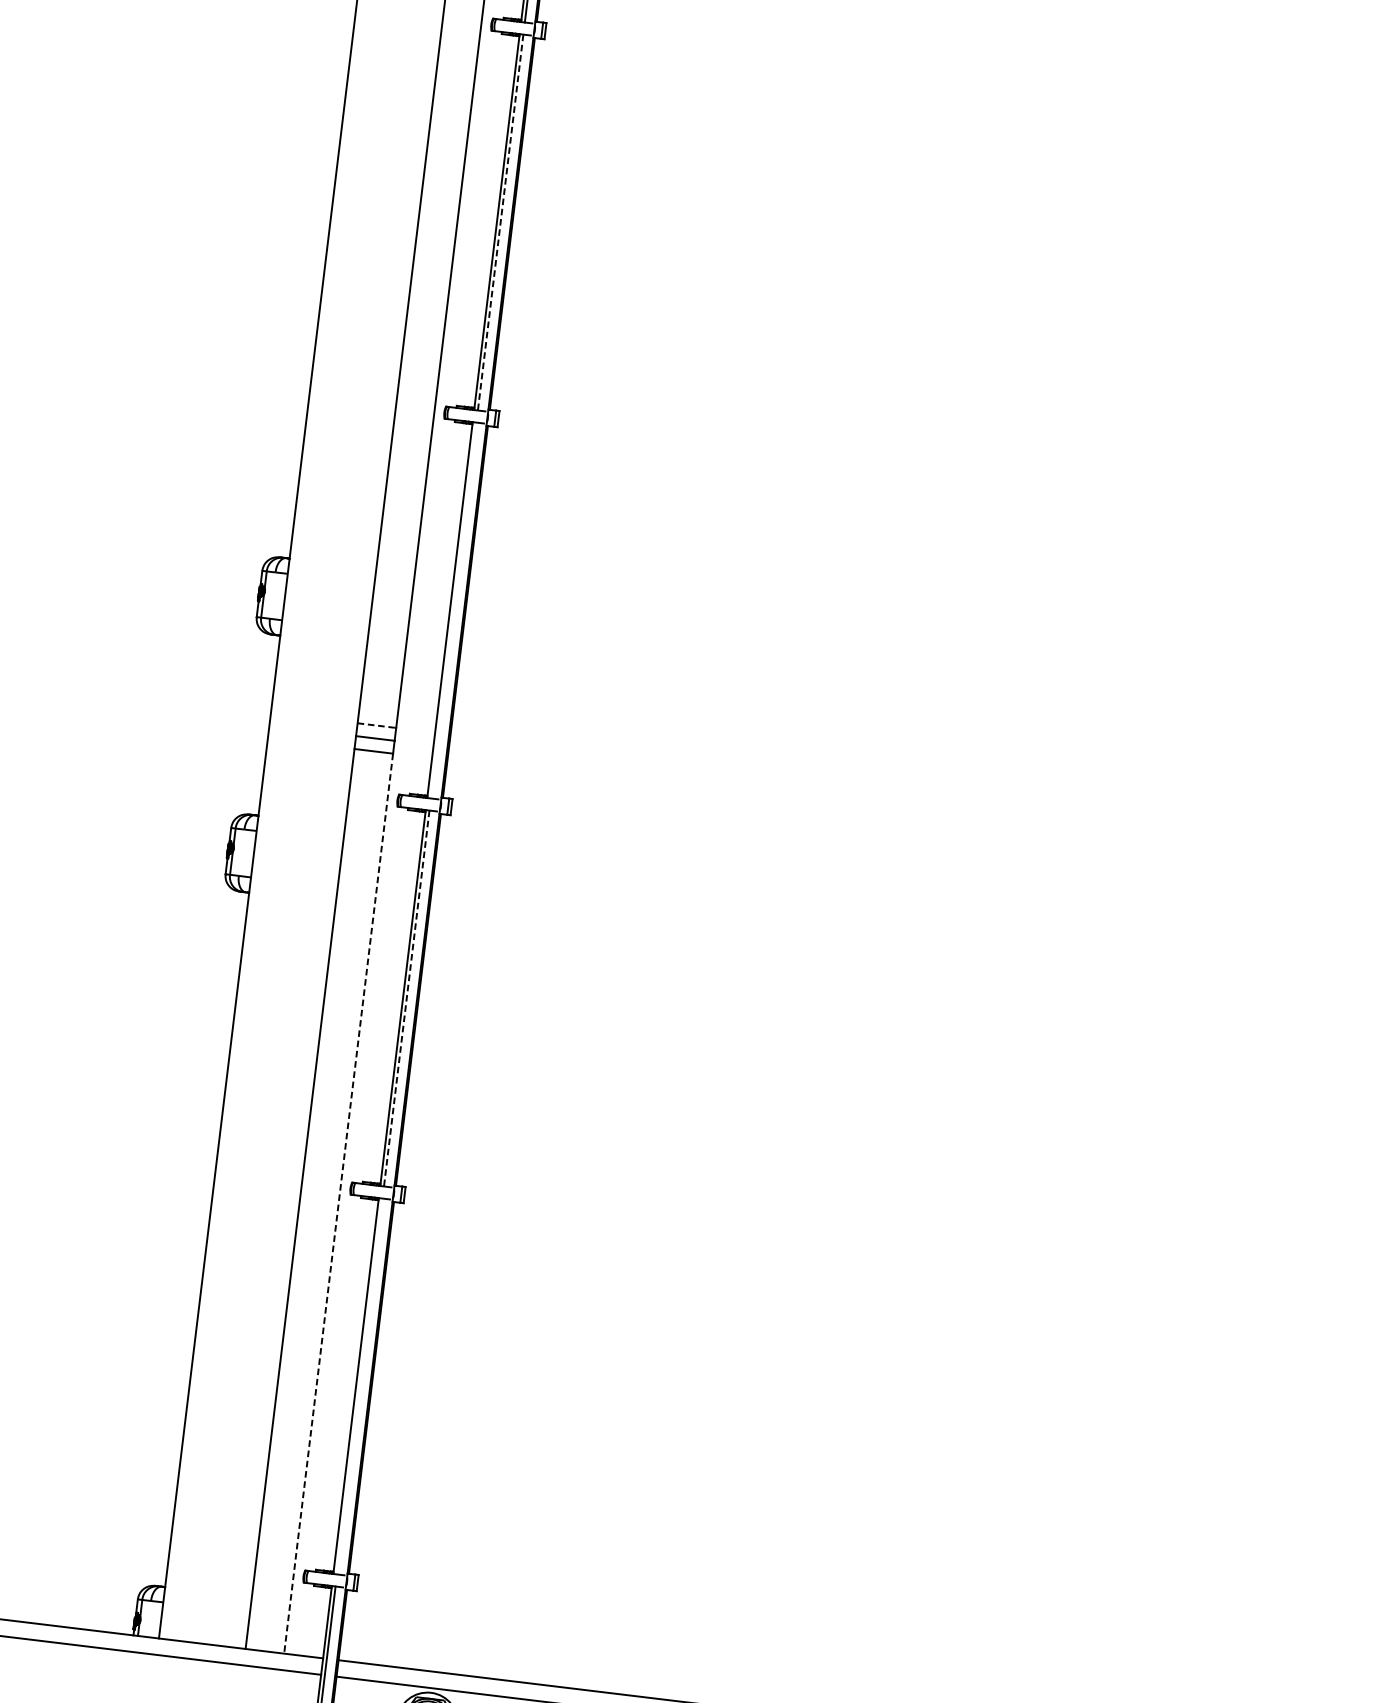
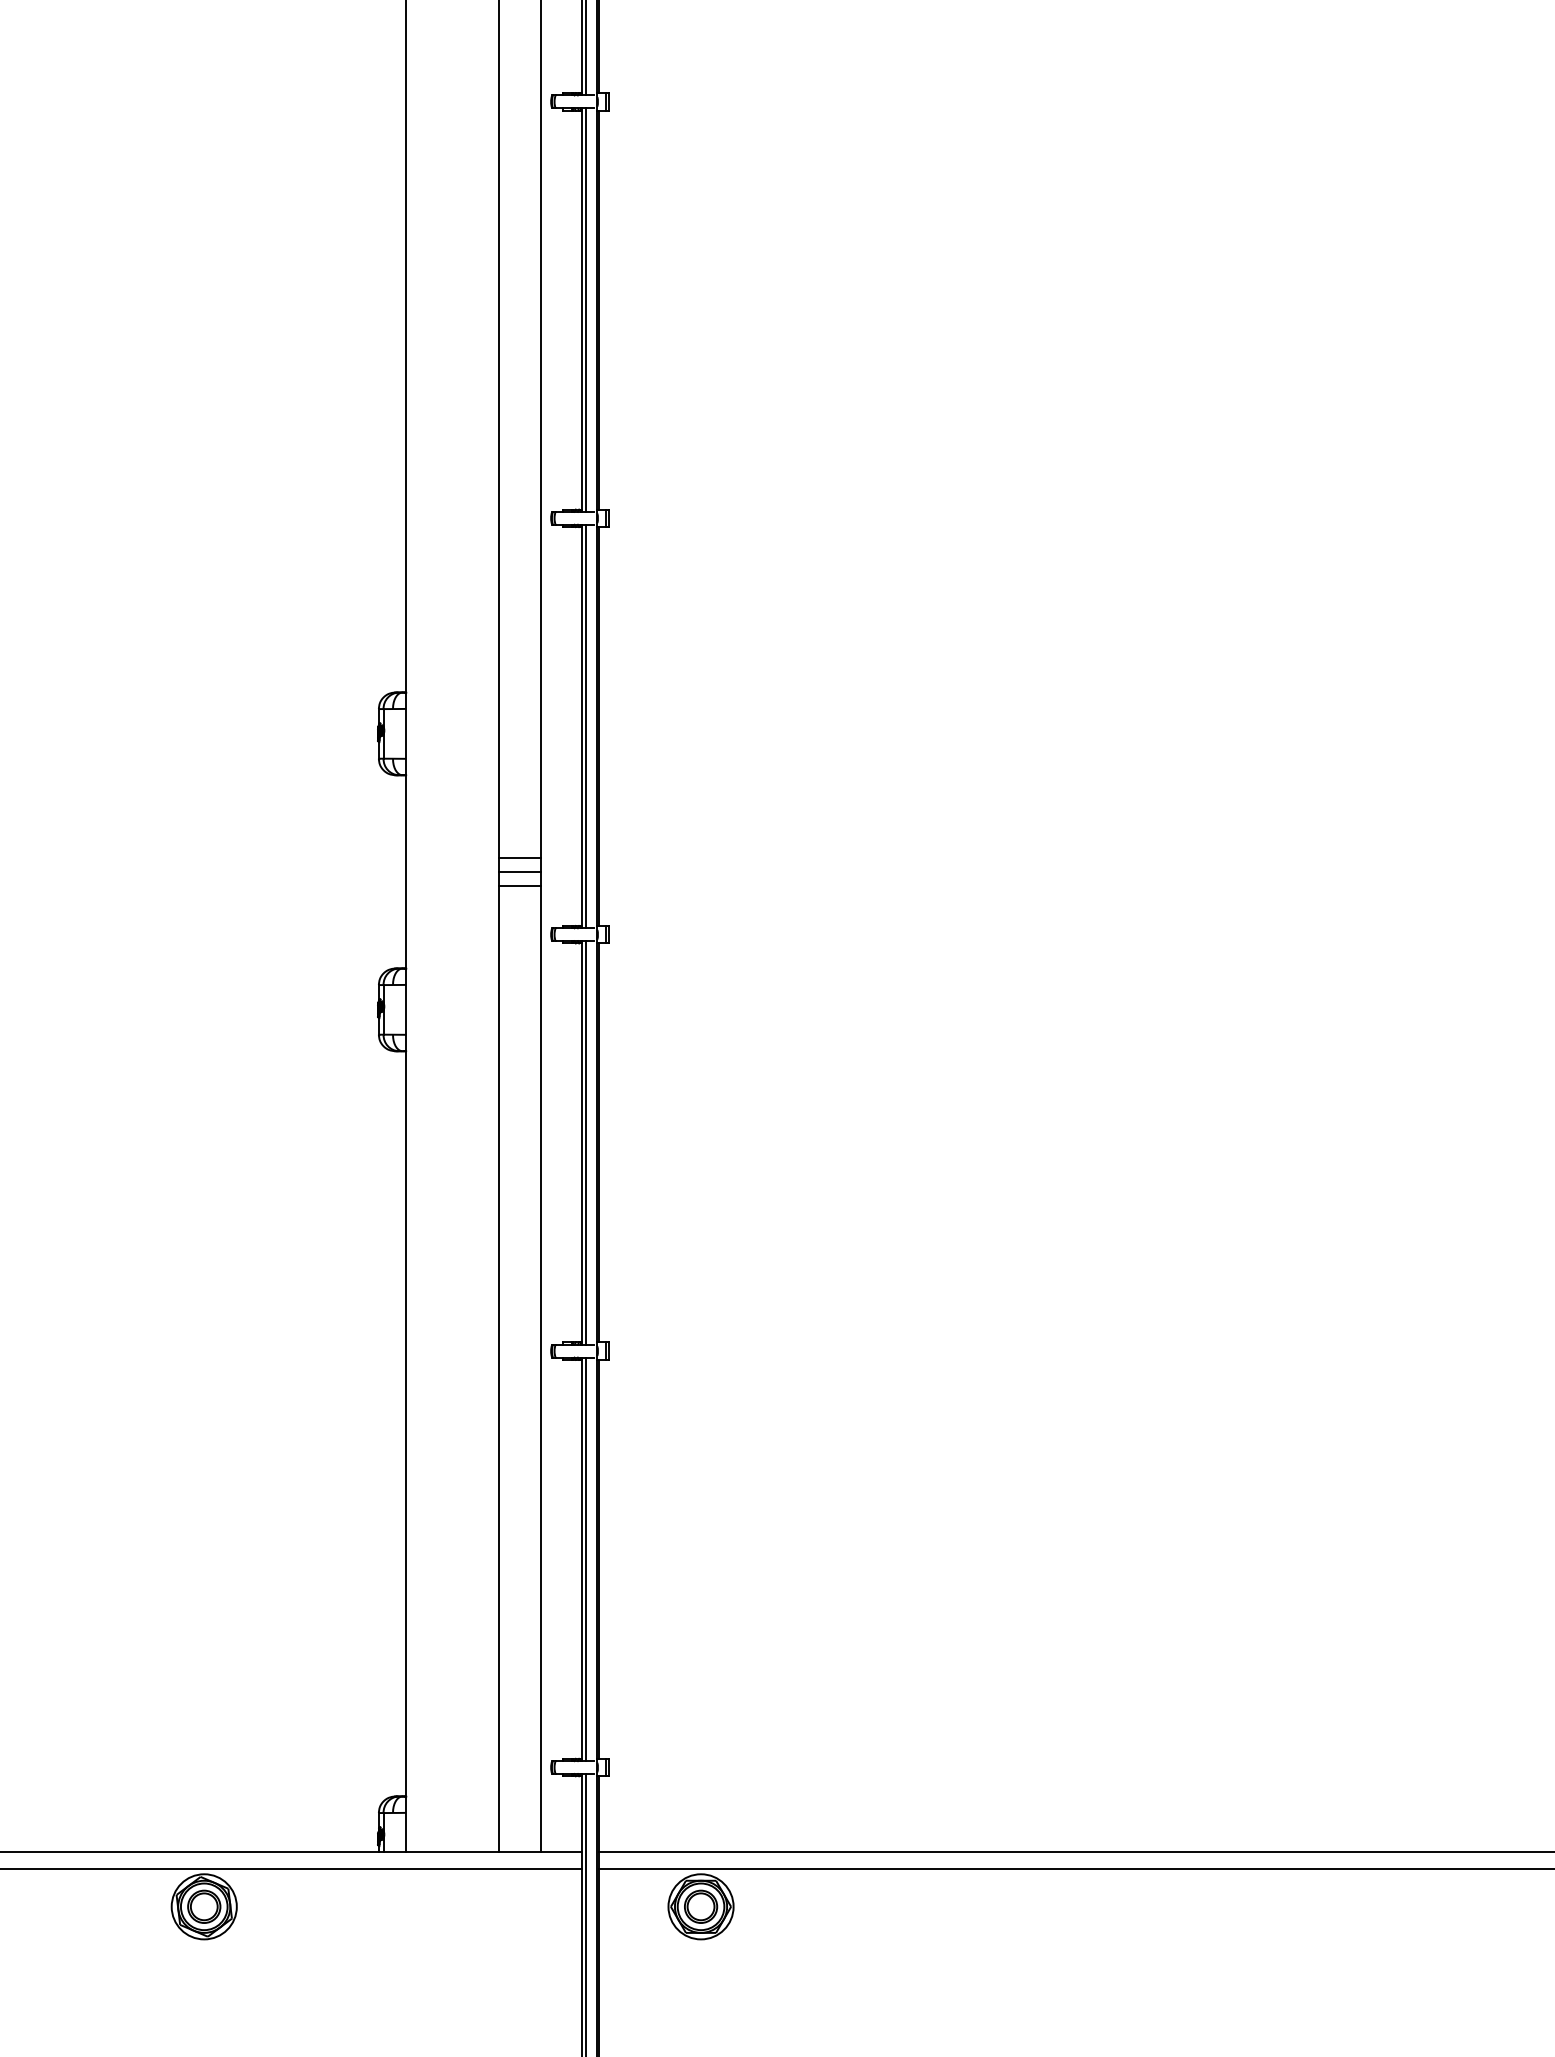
line: (500, 222) -> (586, 310), dashed -> solid
line: (453, 610) -> (586, 726), added
line: (376, 725) -> (519, 858), dashed -> solid
line: (406, 998) -> (586, 1142), dashed -> solid
line: (338, 1203) -> (540, 1368), dashed -> solid
line: (359, 1386) -> (586, 1559), added

